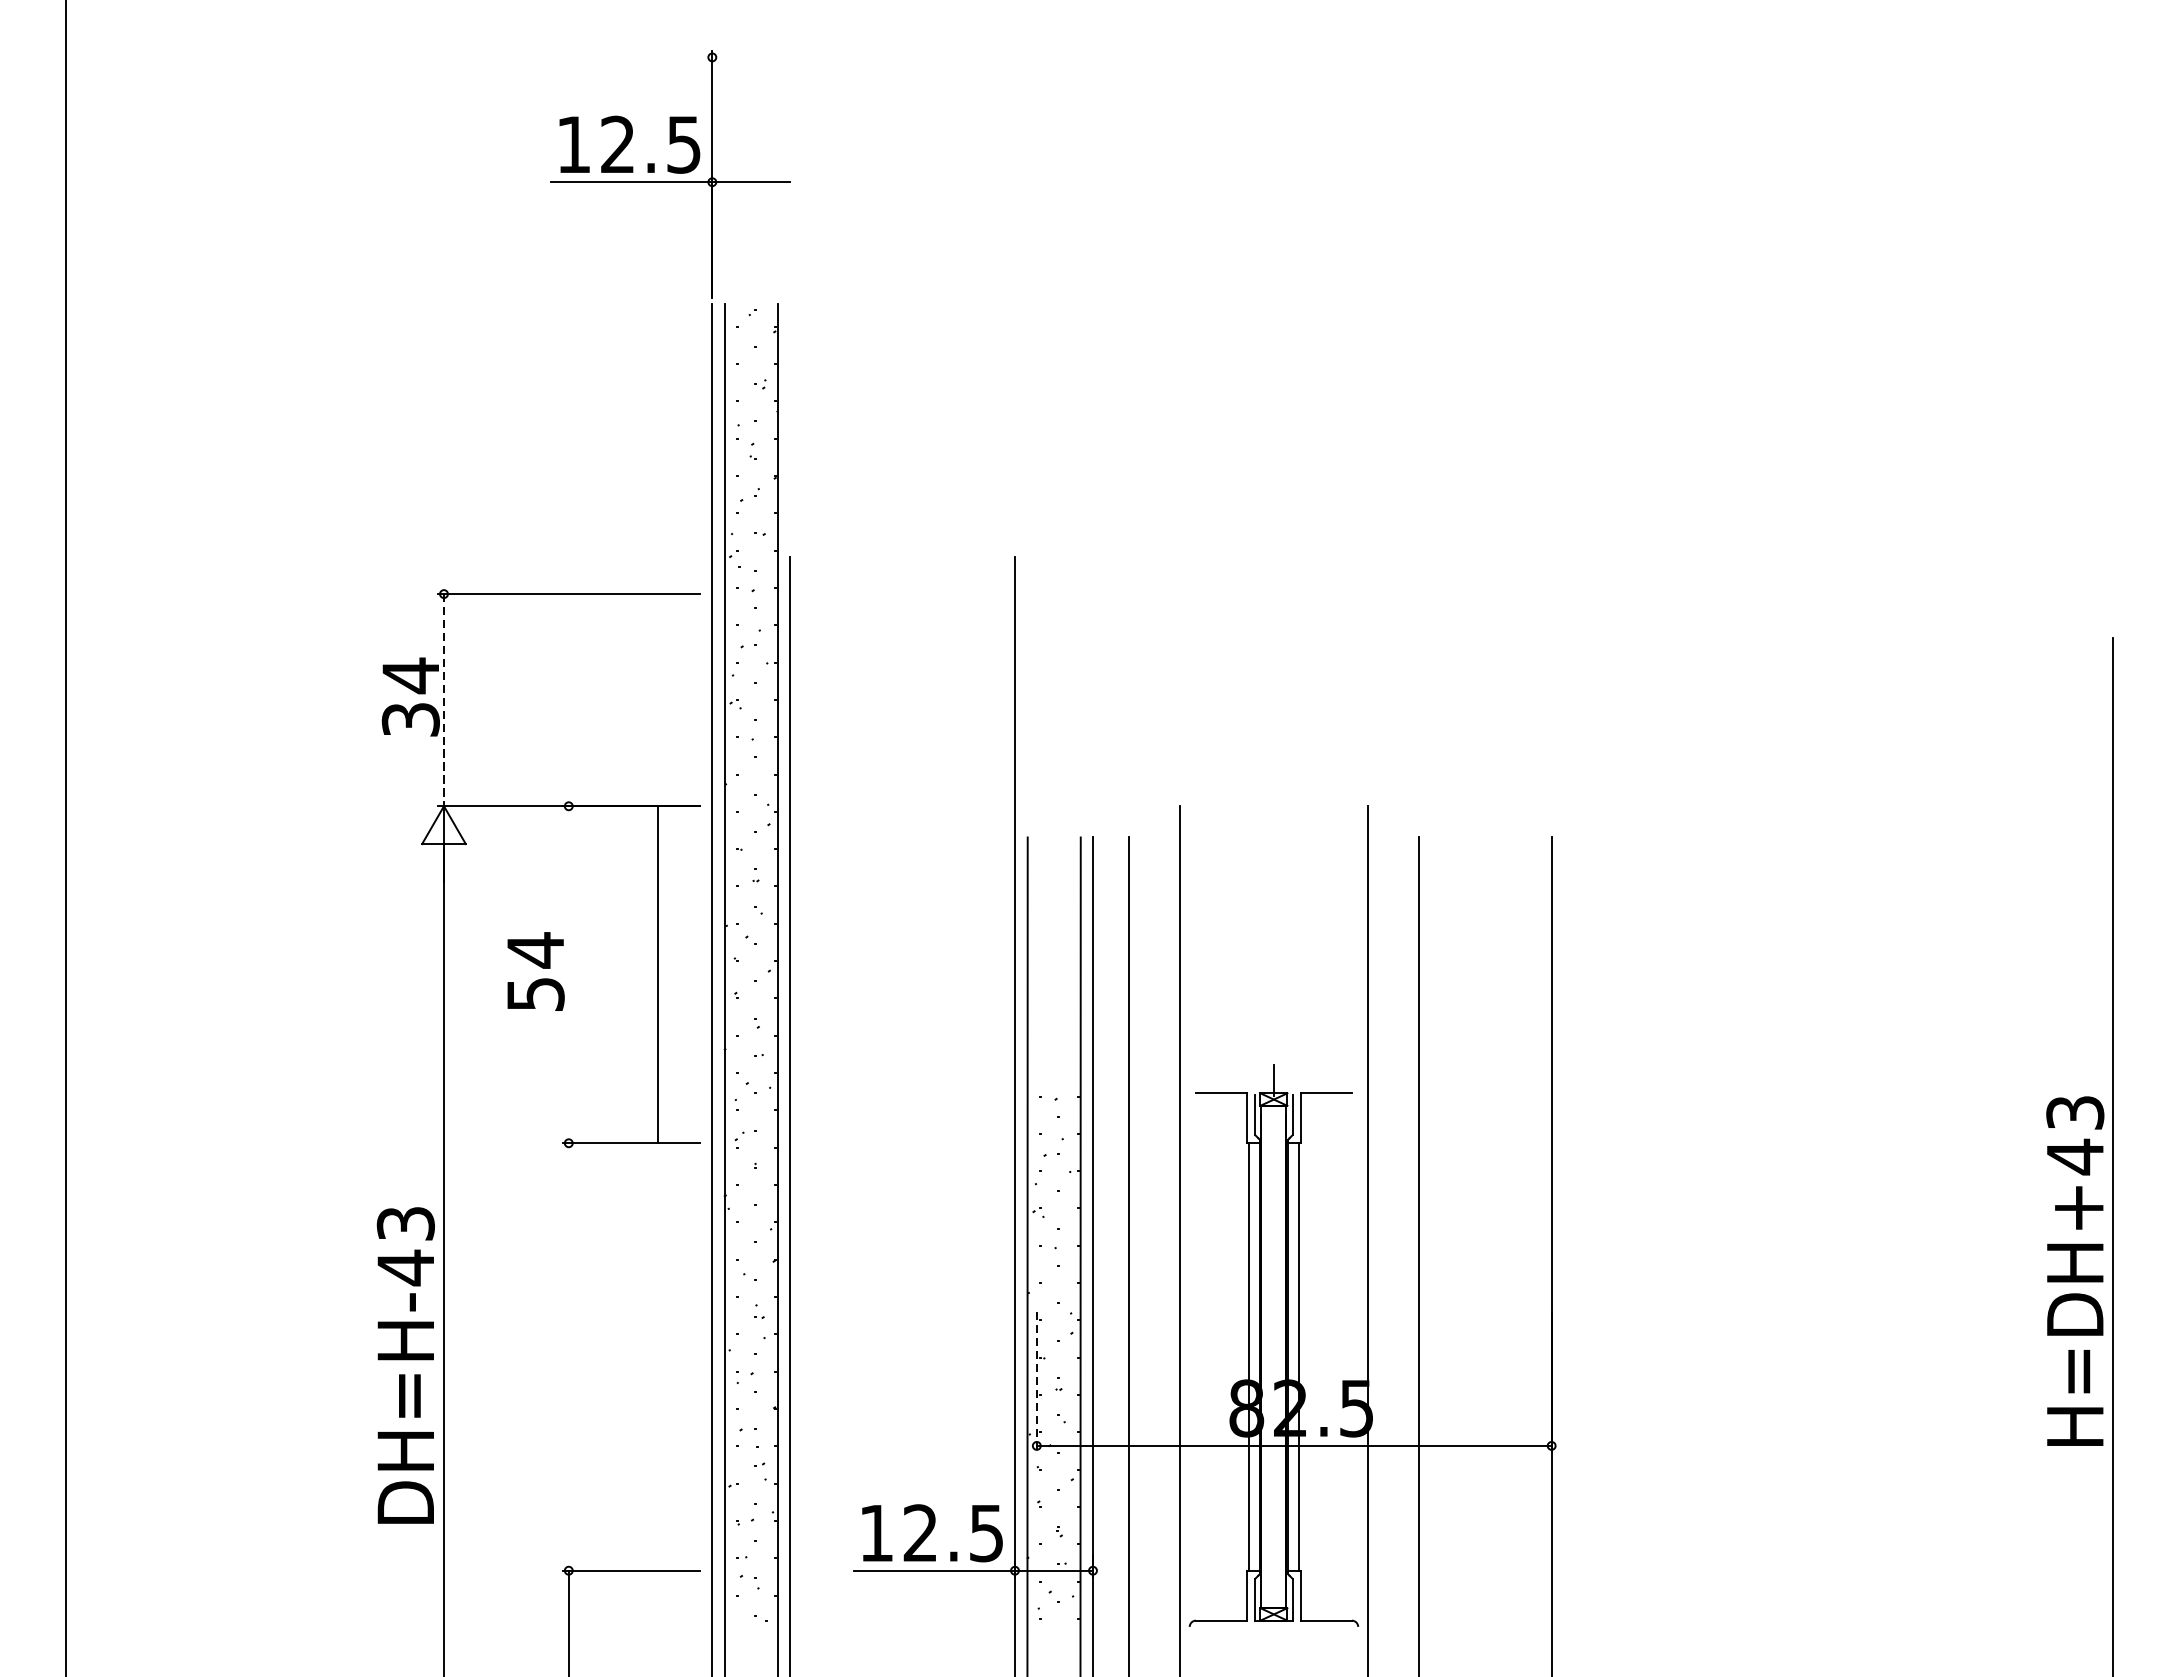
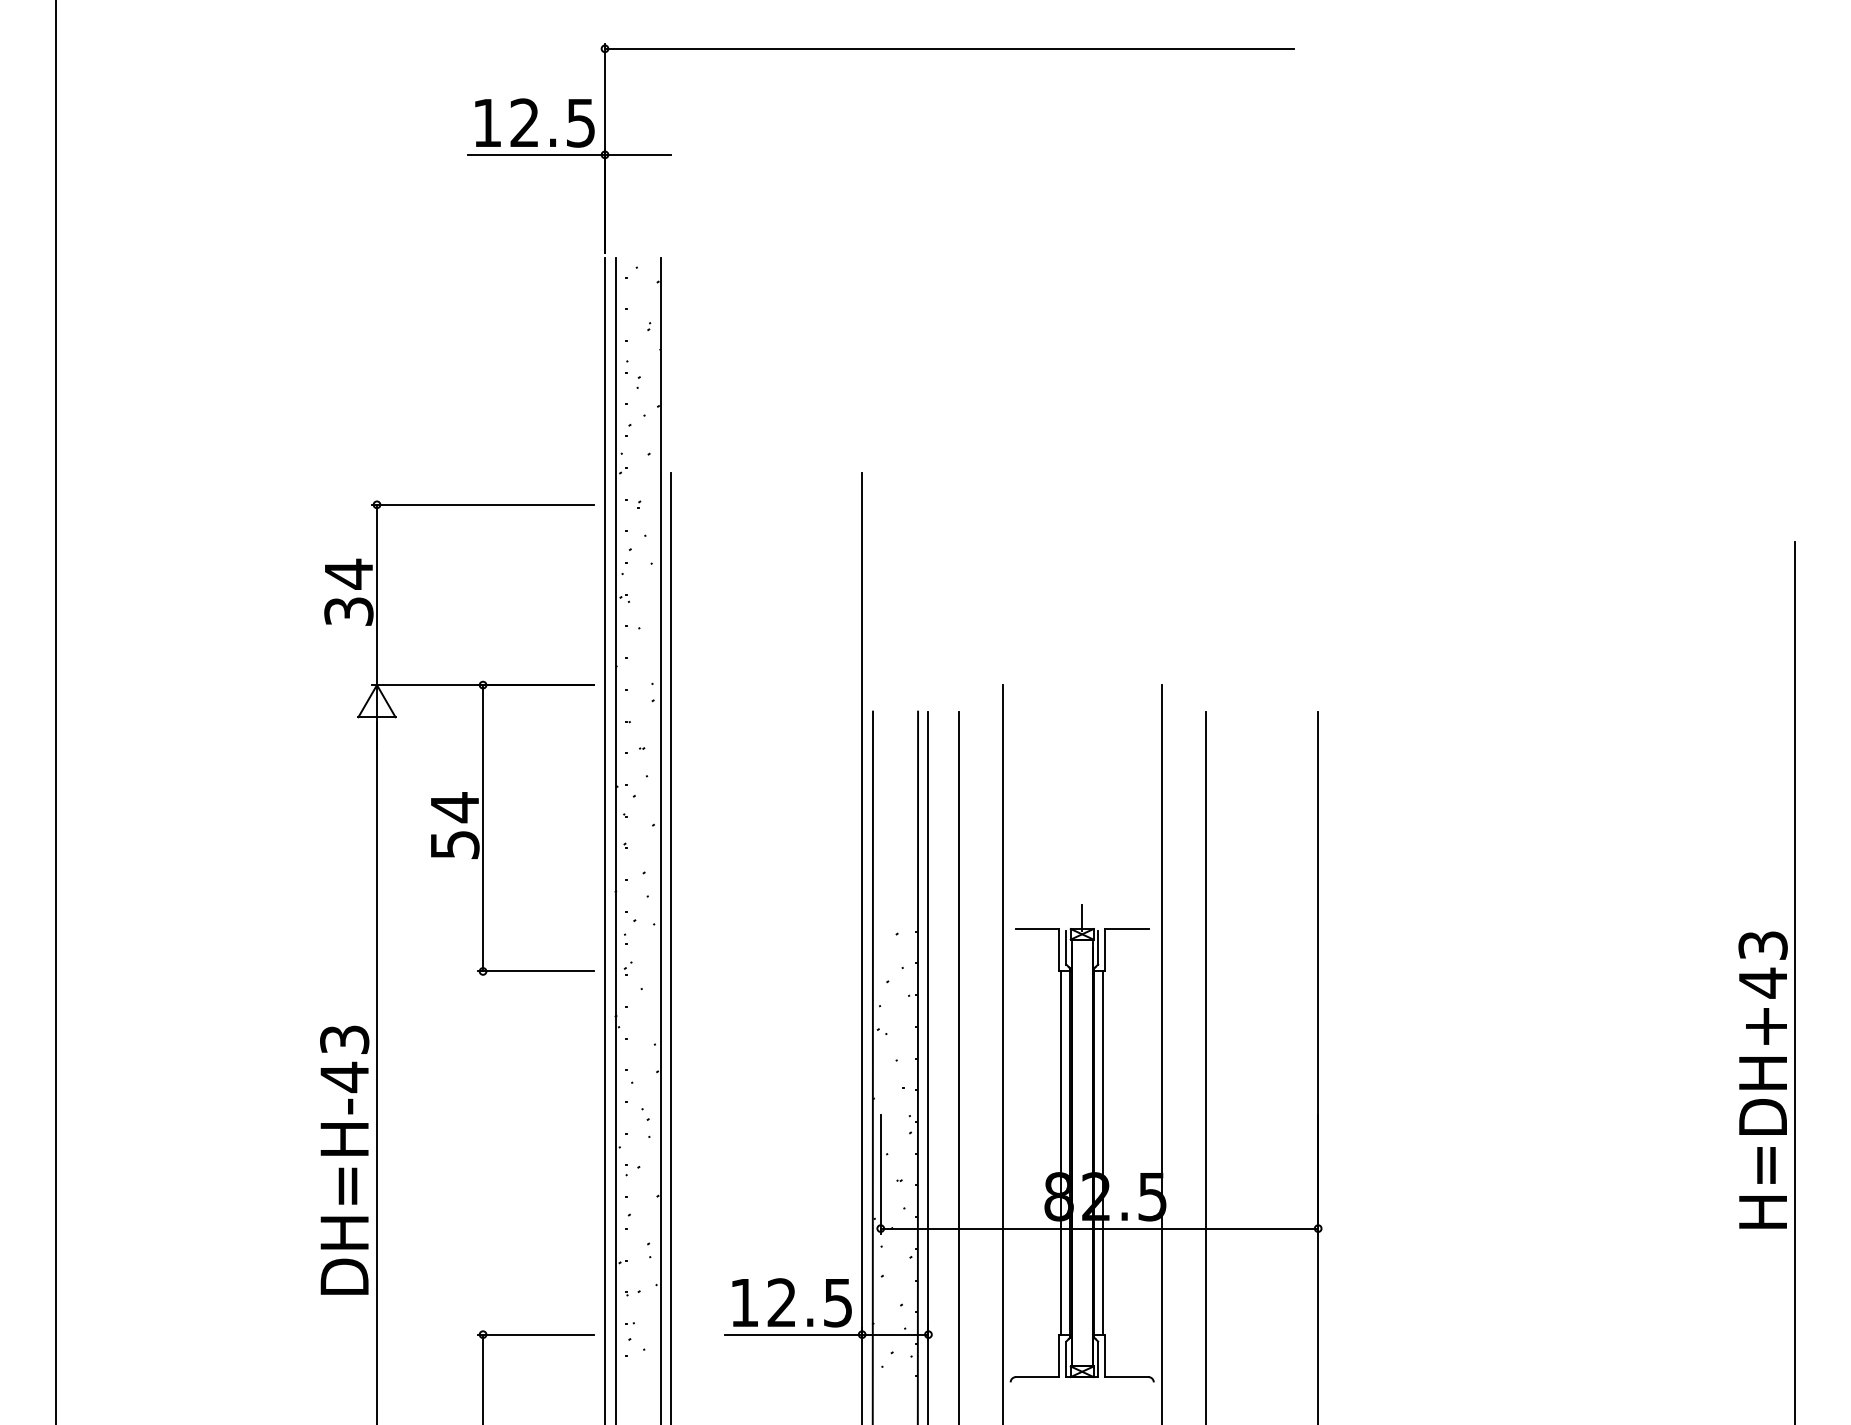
line: (1117, 57) -> (949, 48), added
line: (444, 700) -> (377, 595), dashed -> solid
line: (658, 975) -> (483, 828), moved
line: (1036, 1382) -> (880, 1174), dashed -> solid

